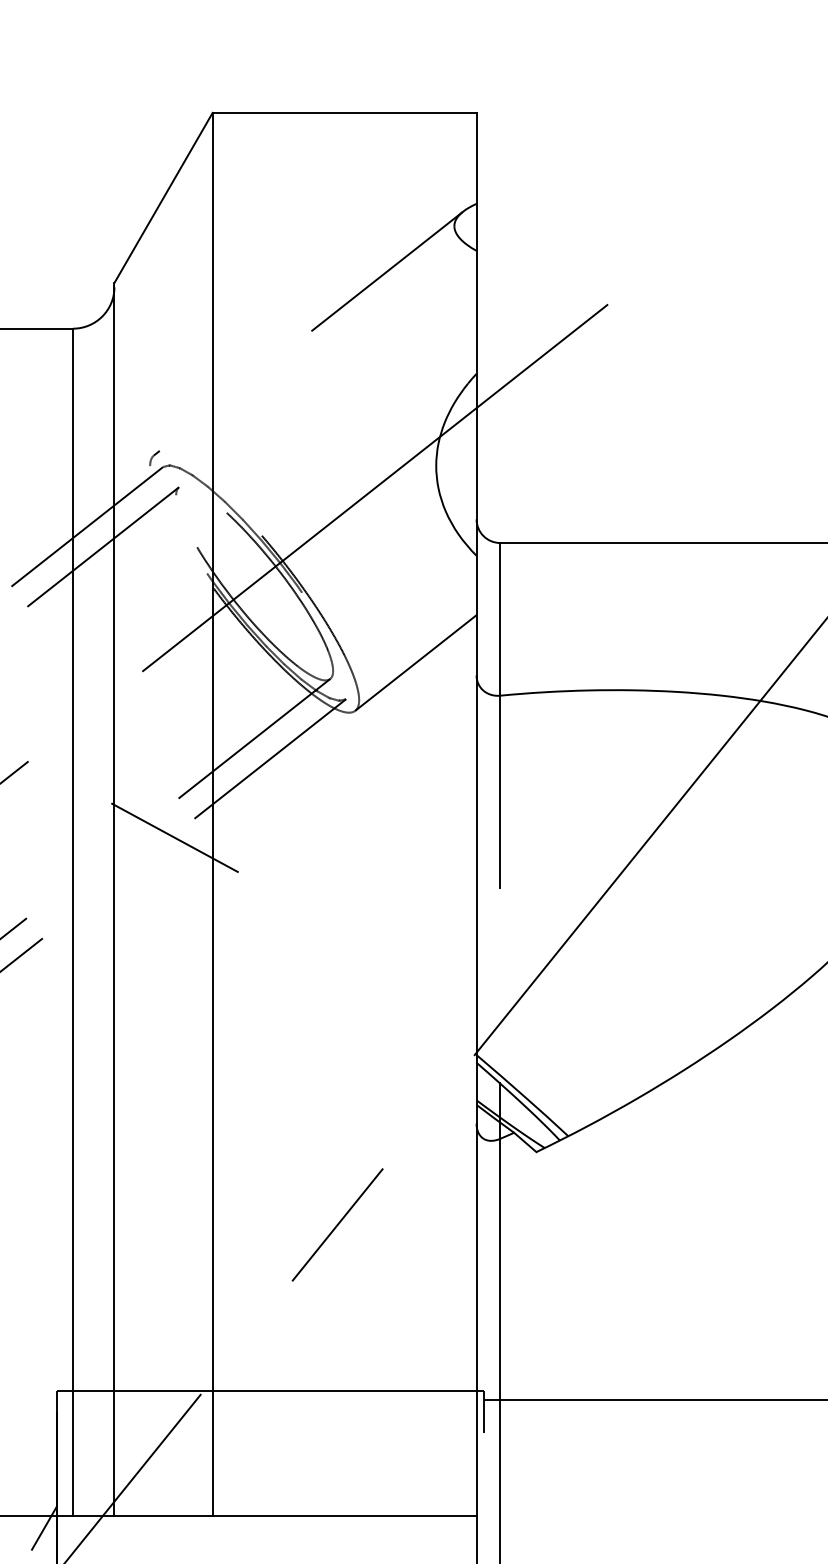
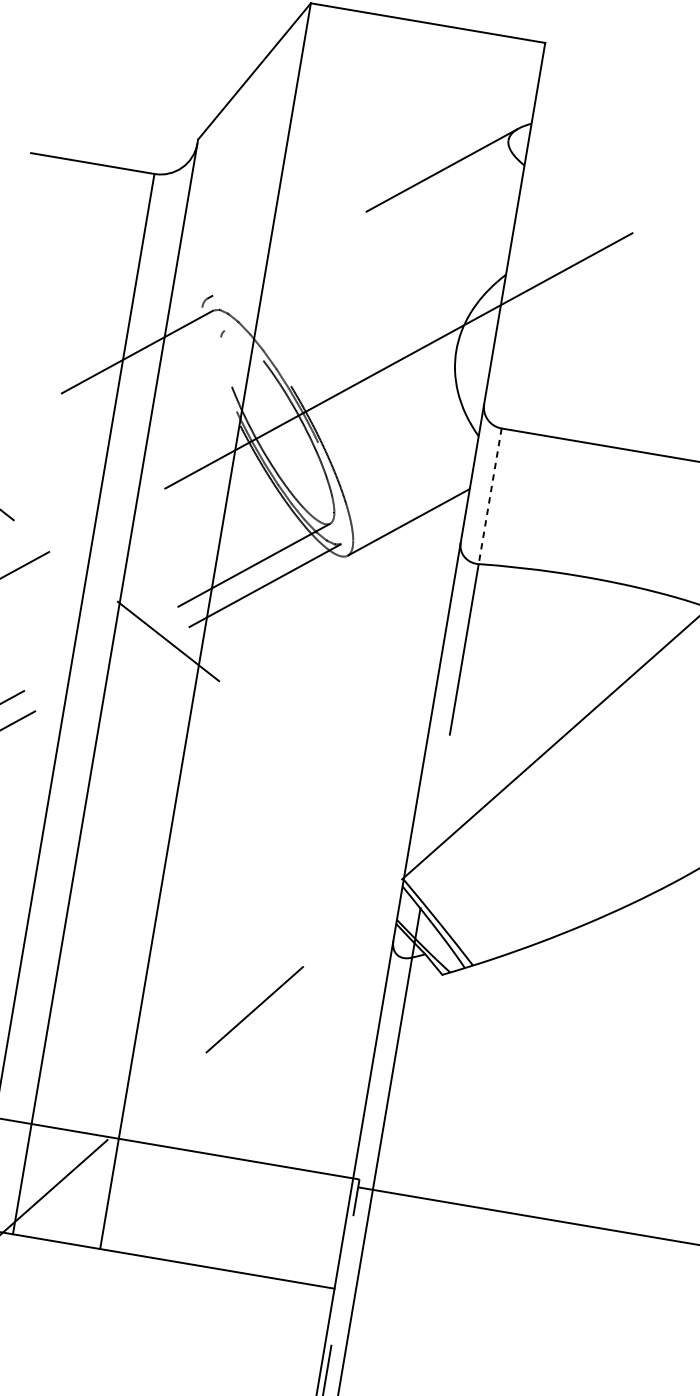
line: (97, 551) -> (142, 375), removed
line: (500, 619) -> (490, 496), solid -> dashed

